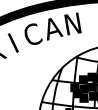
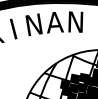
text: (32, 34) -> (34, 24), C -> N

